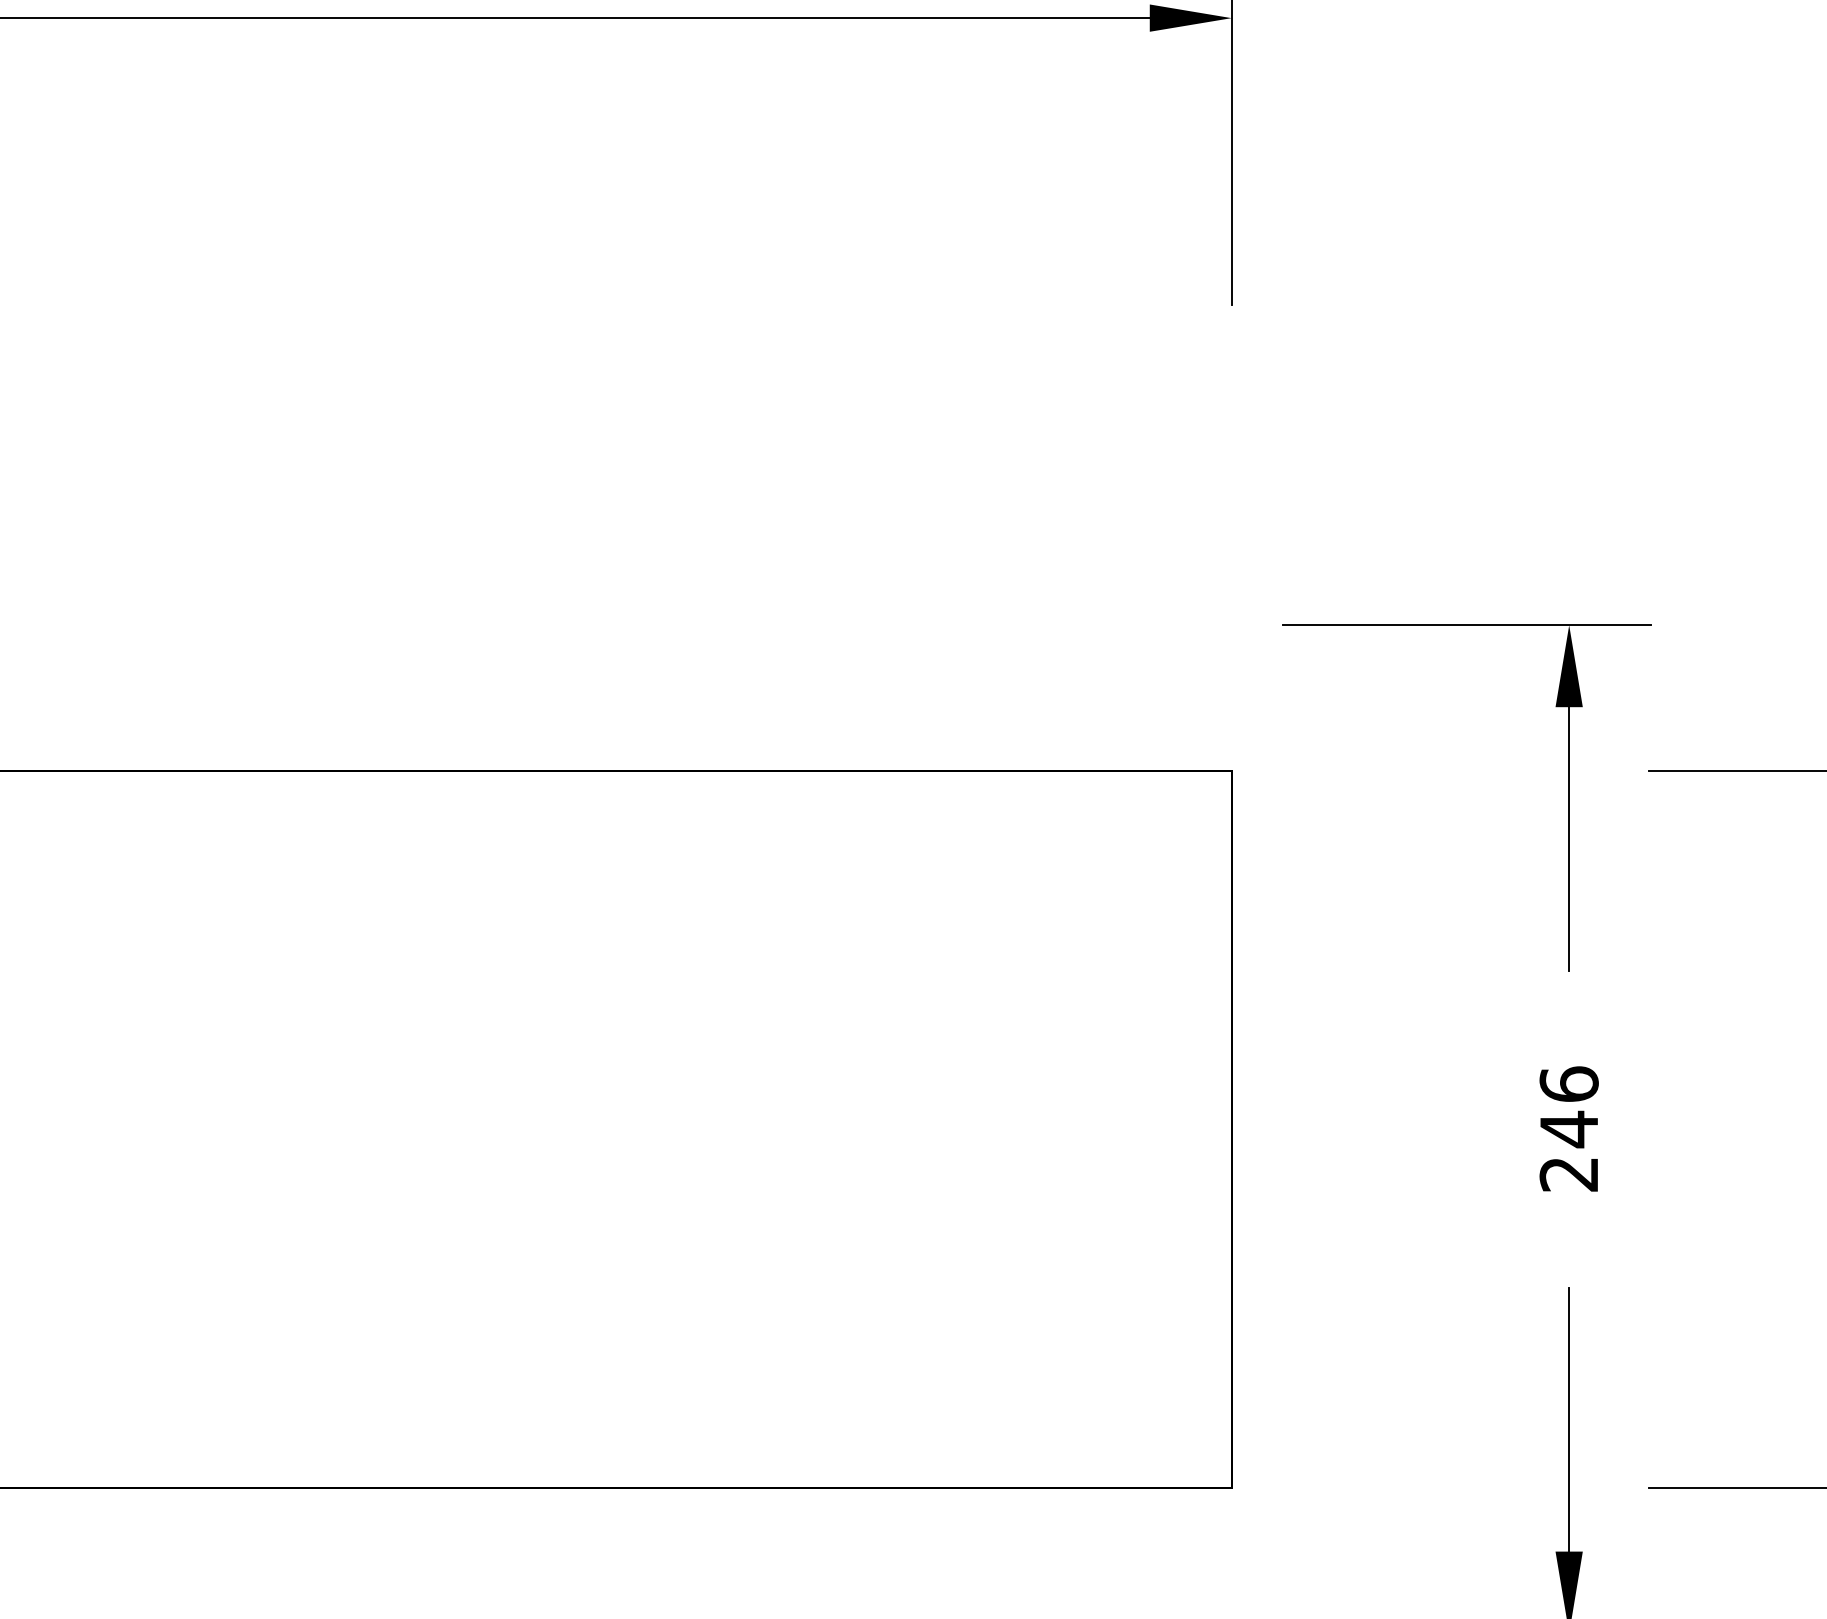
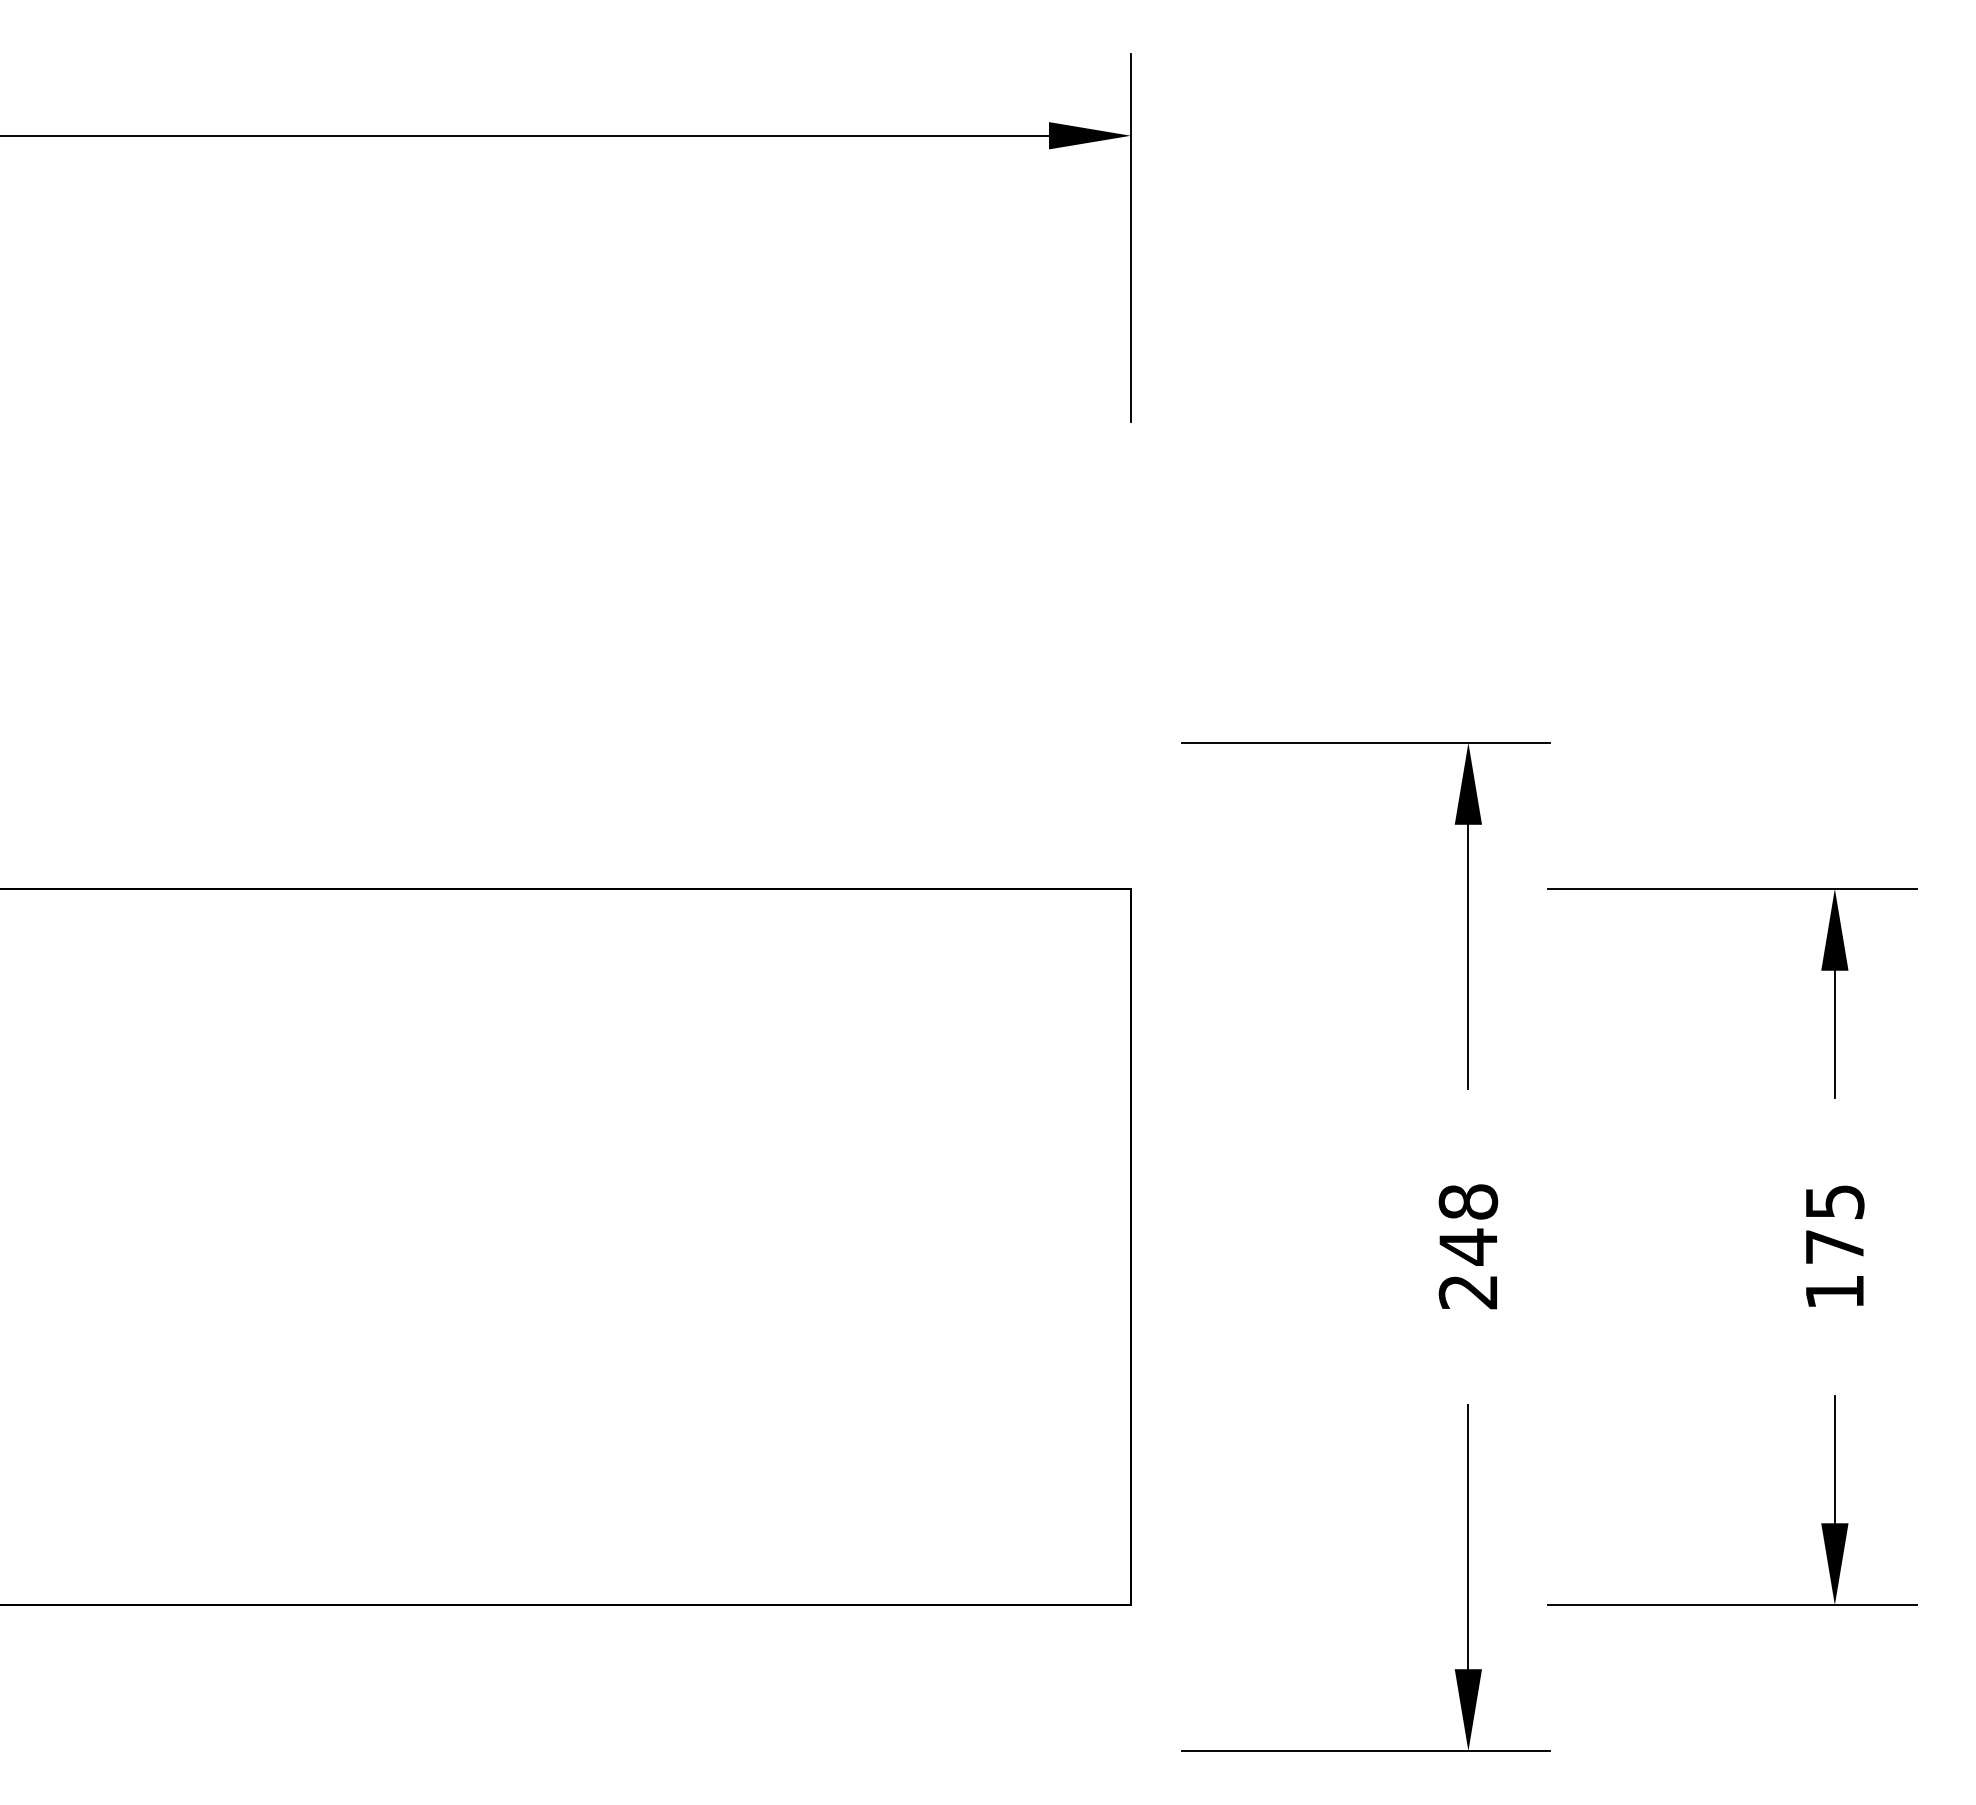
text: (1569, 1083) -> (1468, 1201), 246 -> 248

